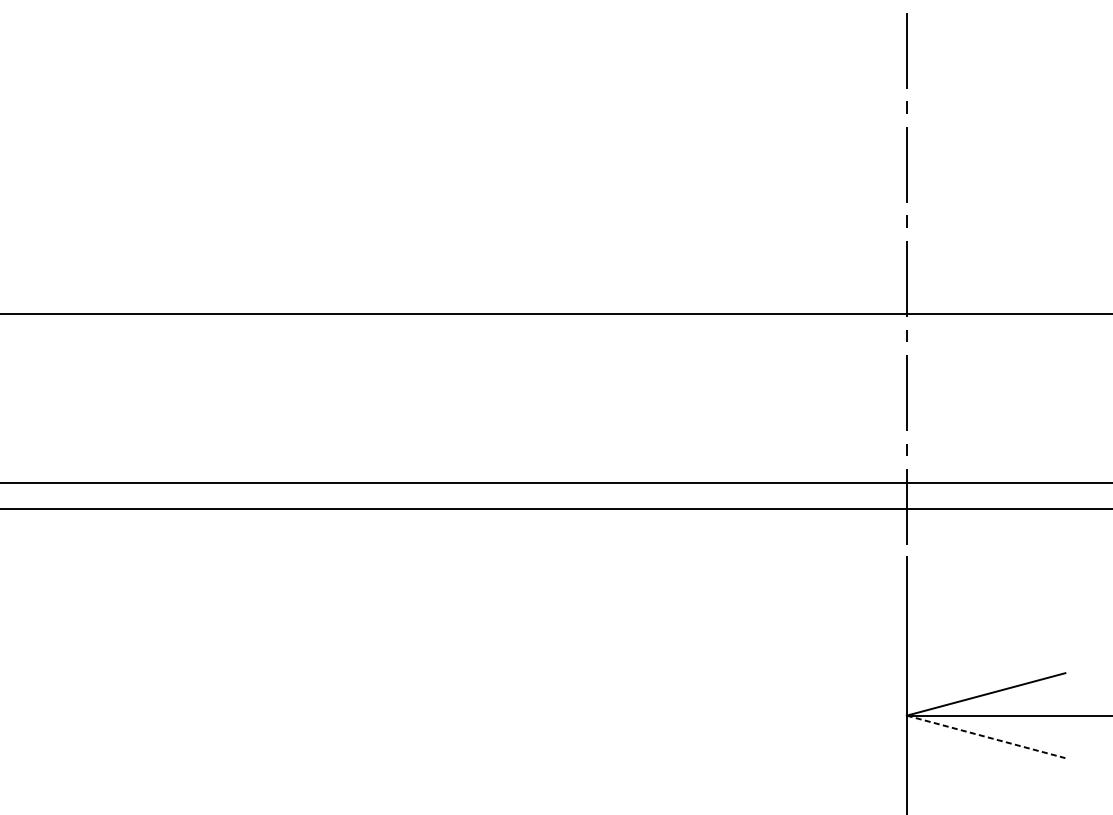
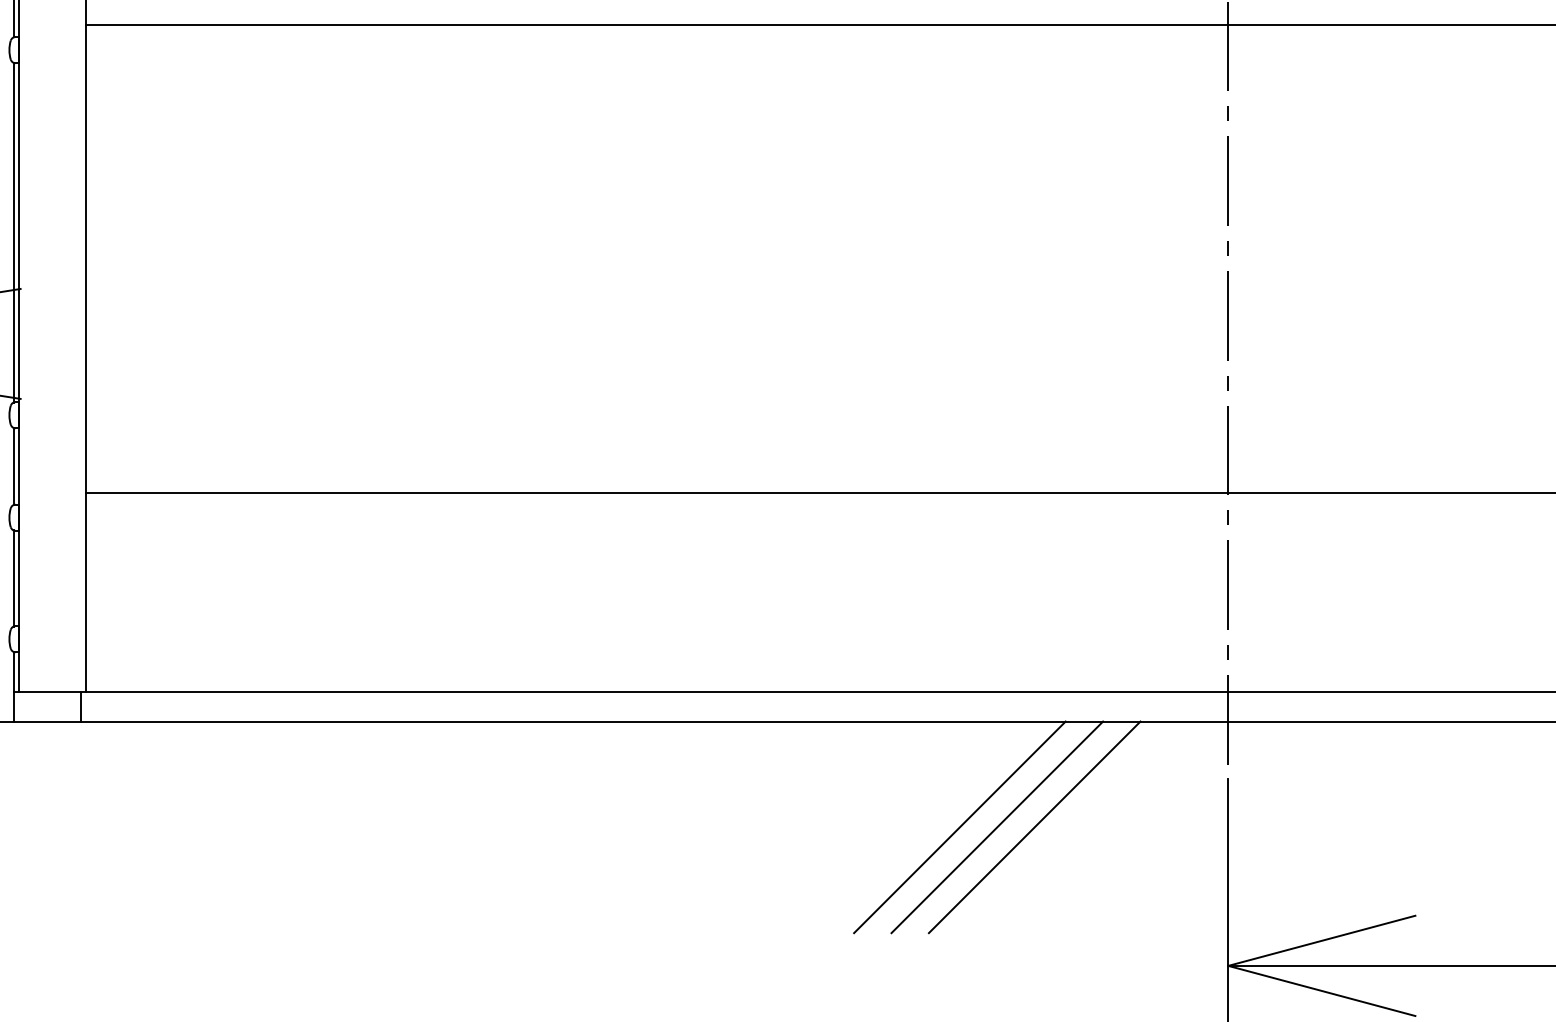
line: (678, 598) -> (959, 827), added
line: (711, 598) -> (997, 827), added
line: (742, 598) -> (1034, 827), added
line: (985, 736) -> (1321, 990), dashed -> solid

